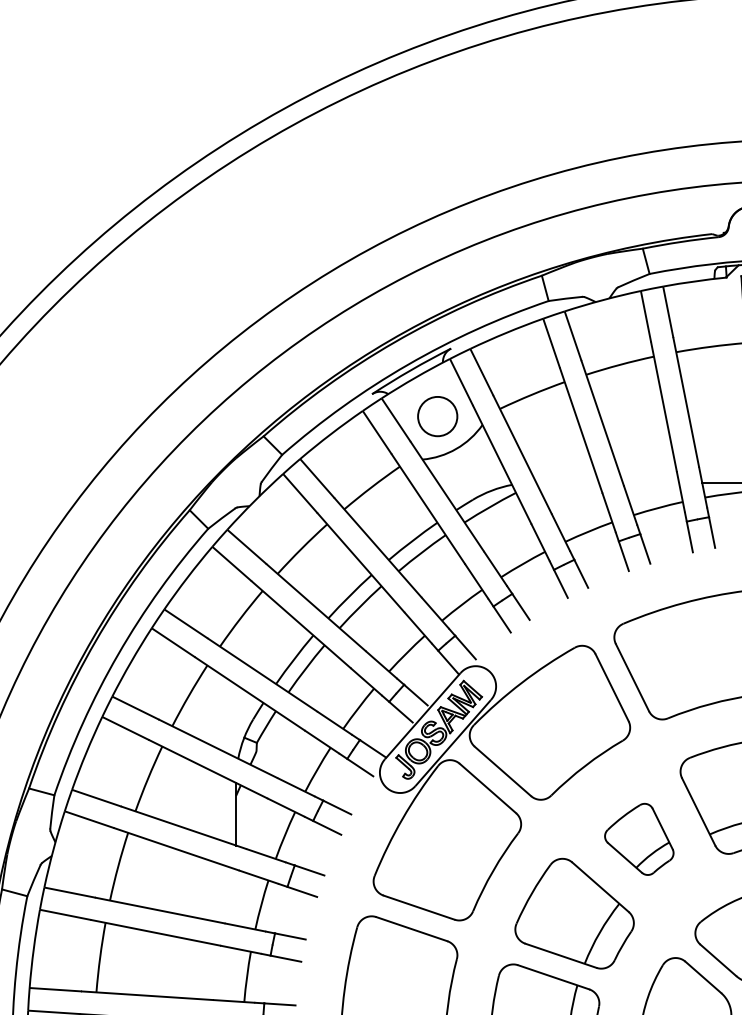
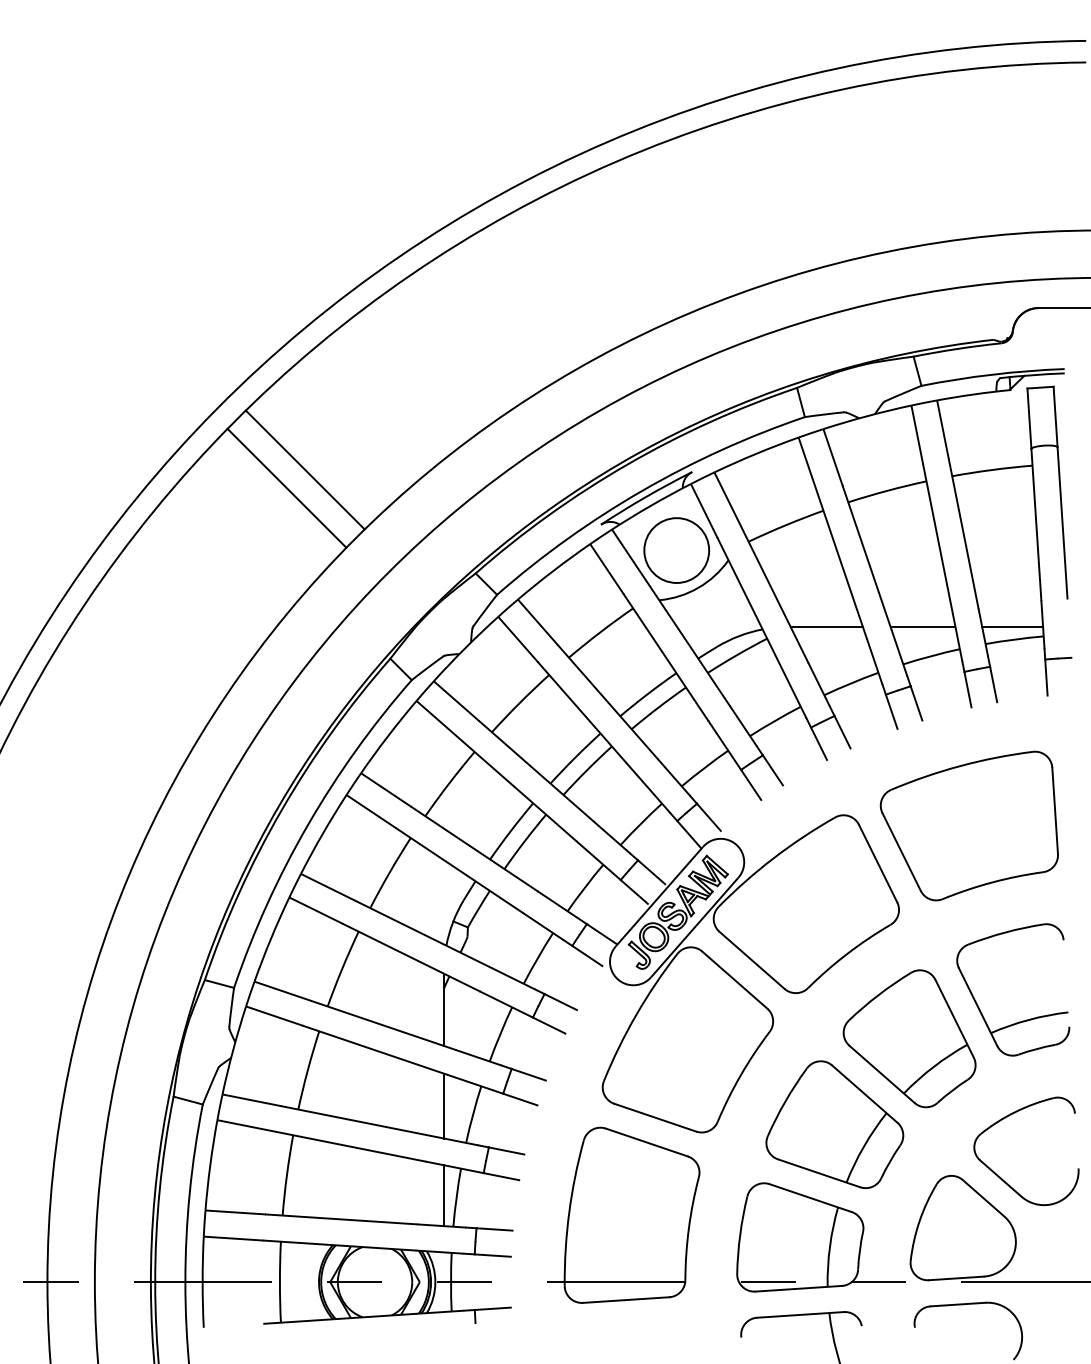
line: (115, 346) -> (304, 469), added
line: (99, 361) -> (286, 487), added
circle: (437, 416) -> (676, 550), size x1.43
line: (567, 483) -> (826, 627), added
line: (650, 483) -> (922, 627), added
part: (639, 839) -> (909, 1038), size x1.67
line: (236, 897) -> (444, 1105), added
line: (236, 975) -> (444, 1195), added

